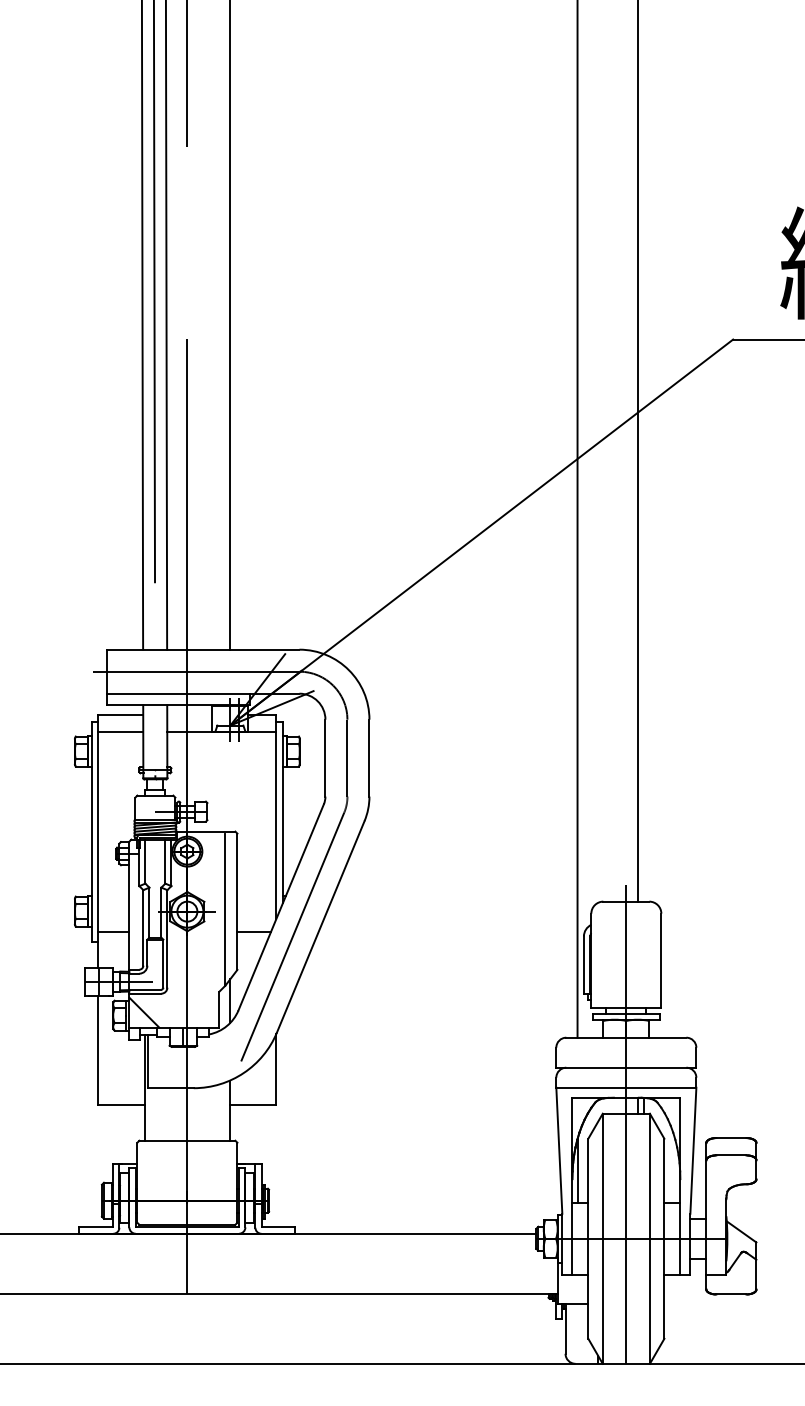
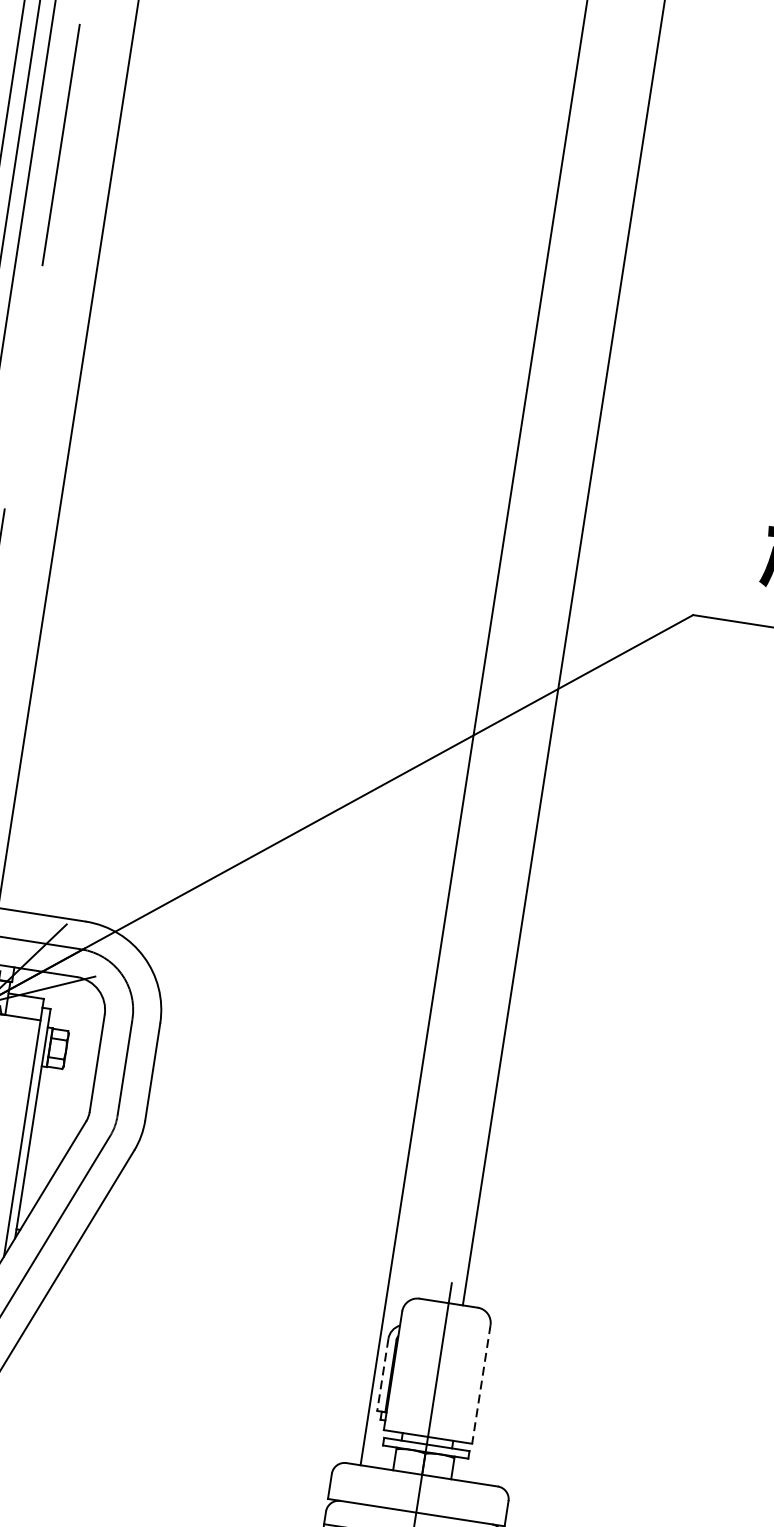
line: (661, 961) -> (481, 1385), solid -> dashed
line: (583, 965) -> (382, 1375), solid -> dashed

